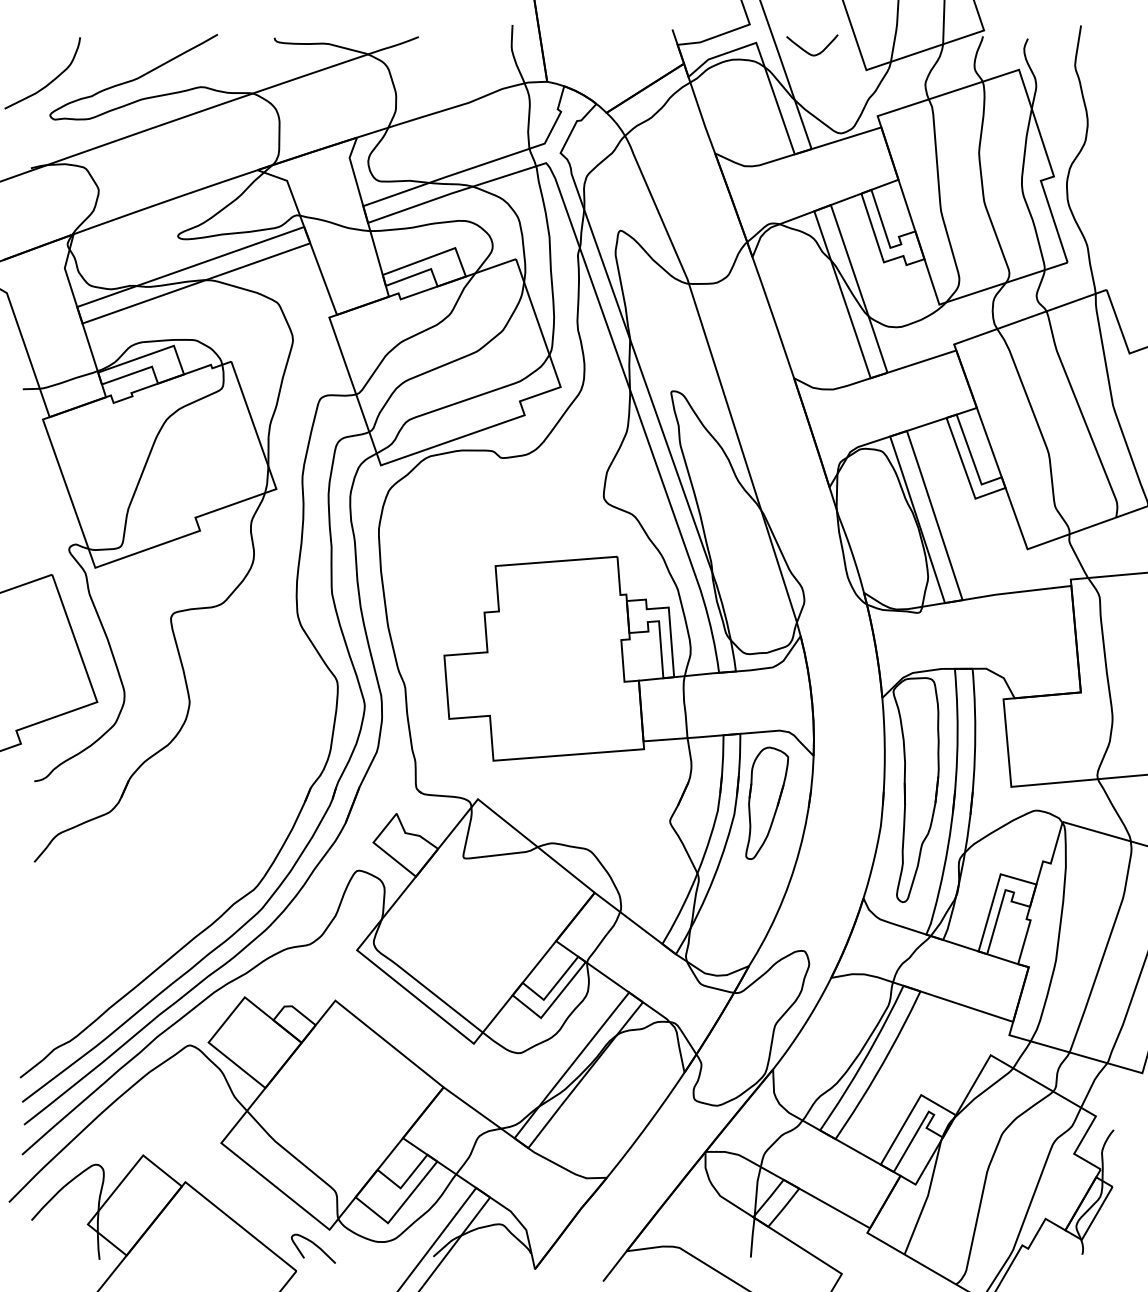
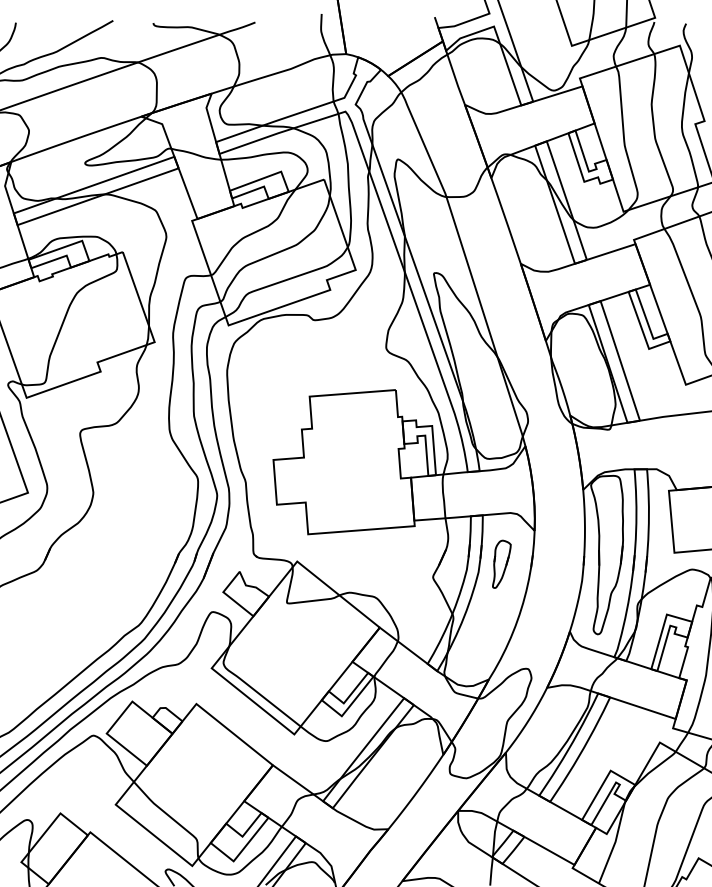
curve: (806, 50) -> (529, 32), removed
part: (767, 802) -> (502, 563), size x0.6

